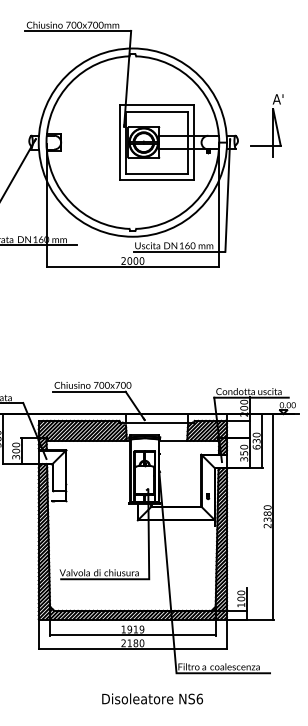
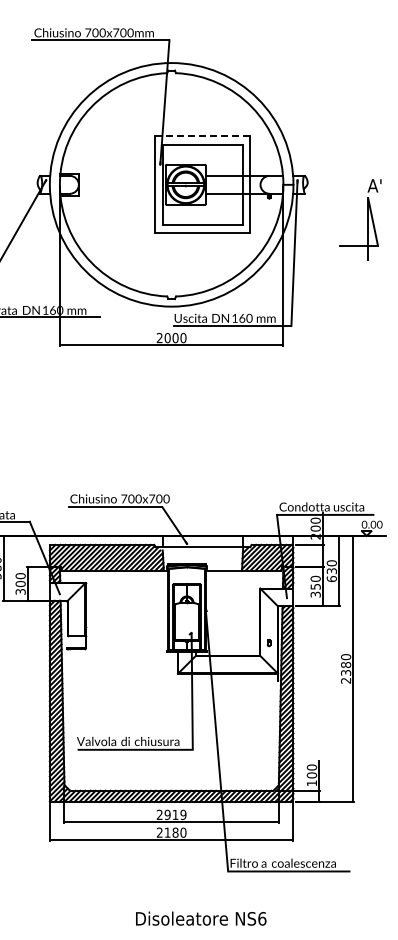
line: (157, 105) -> (203, 136), solid -> dashed
part: (272, 125) -> (367, 219), moved
text: (123, 629) -> (159, 814), 1919 -> 2919
text: (152, 698) -> (201, 918), moved

